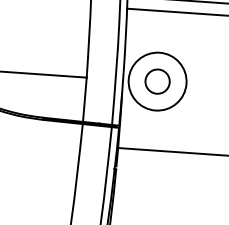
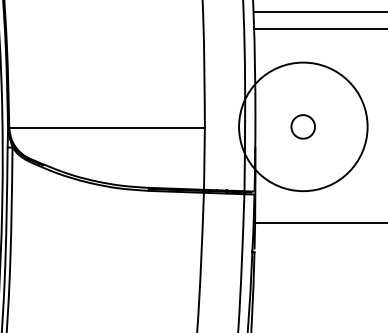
circle: (157, 81) -> (302, 126), size x0.7
circle: (157, 81) -> (303, 126), size x1.6

